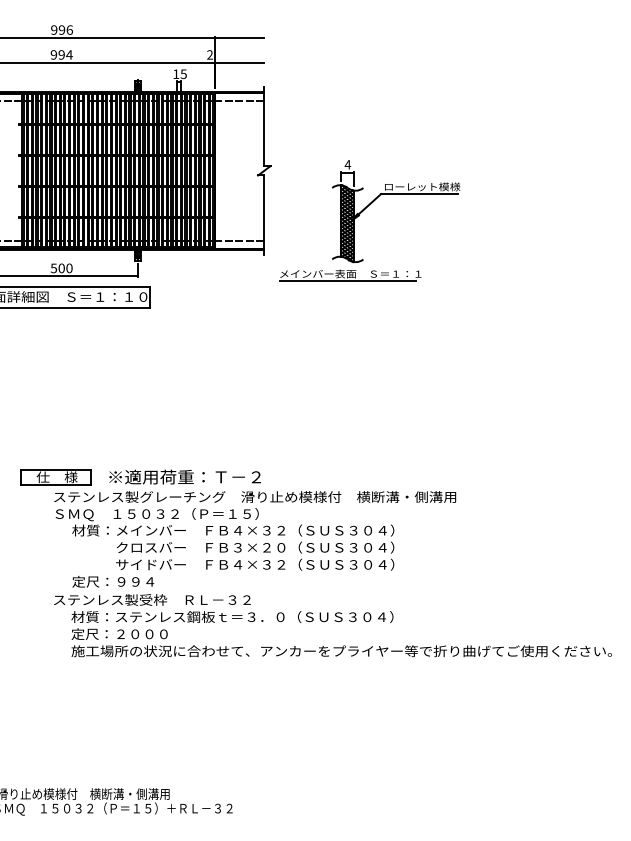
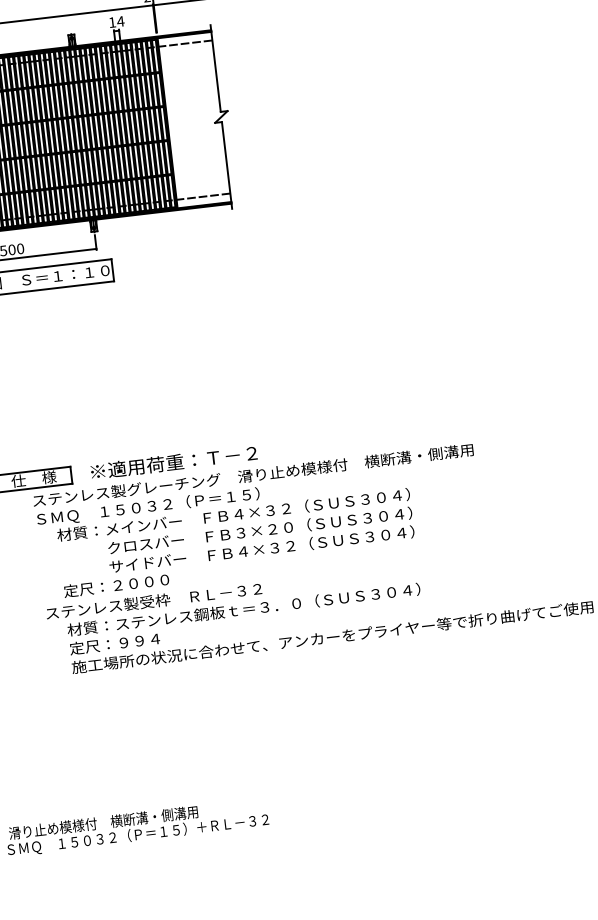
text: (183, 74) -> (120, 21), 15 -> 14
part: (362, 212) -> (334, 149), removed
text: (143, 581) -> (141, 582), 定尺：９９４ -> 定尺：２０００
text: (142, 634) -> (147, 640), 定尺：２０００ -> 定尺：９９４

